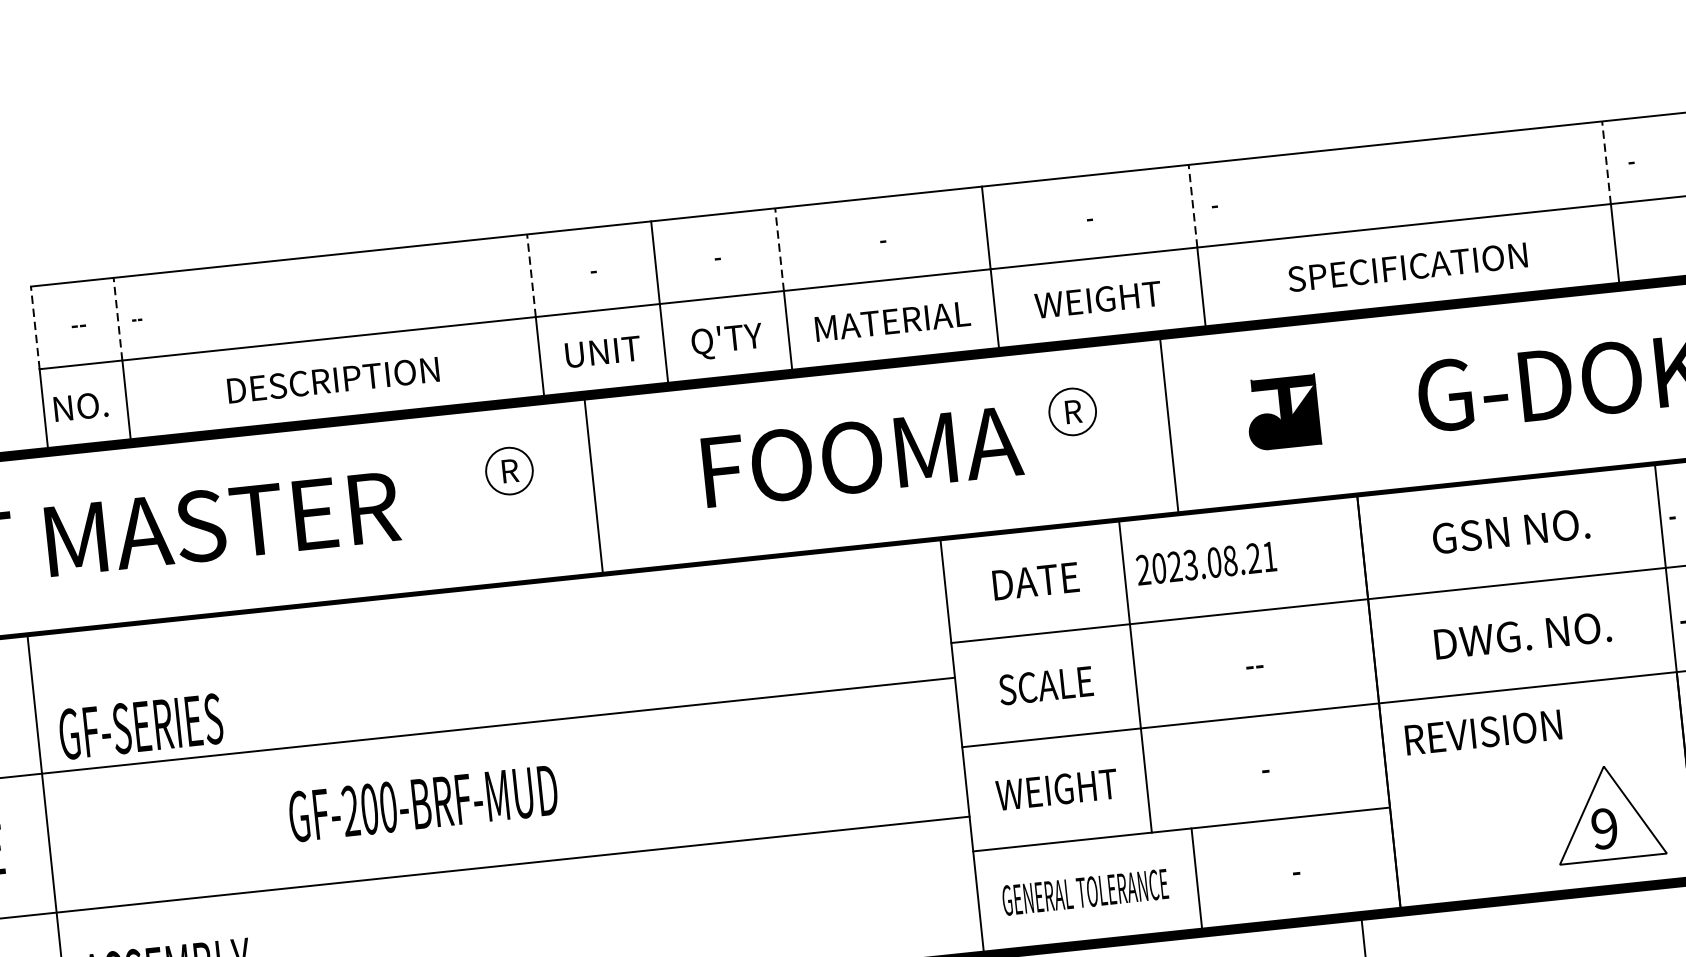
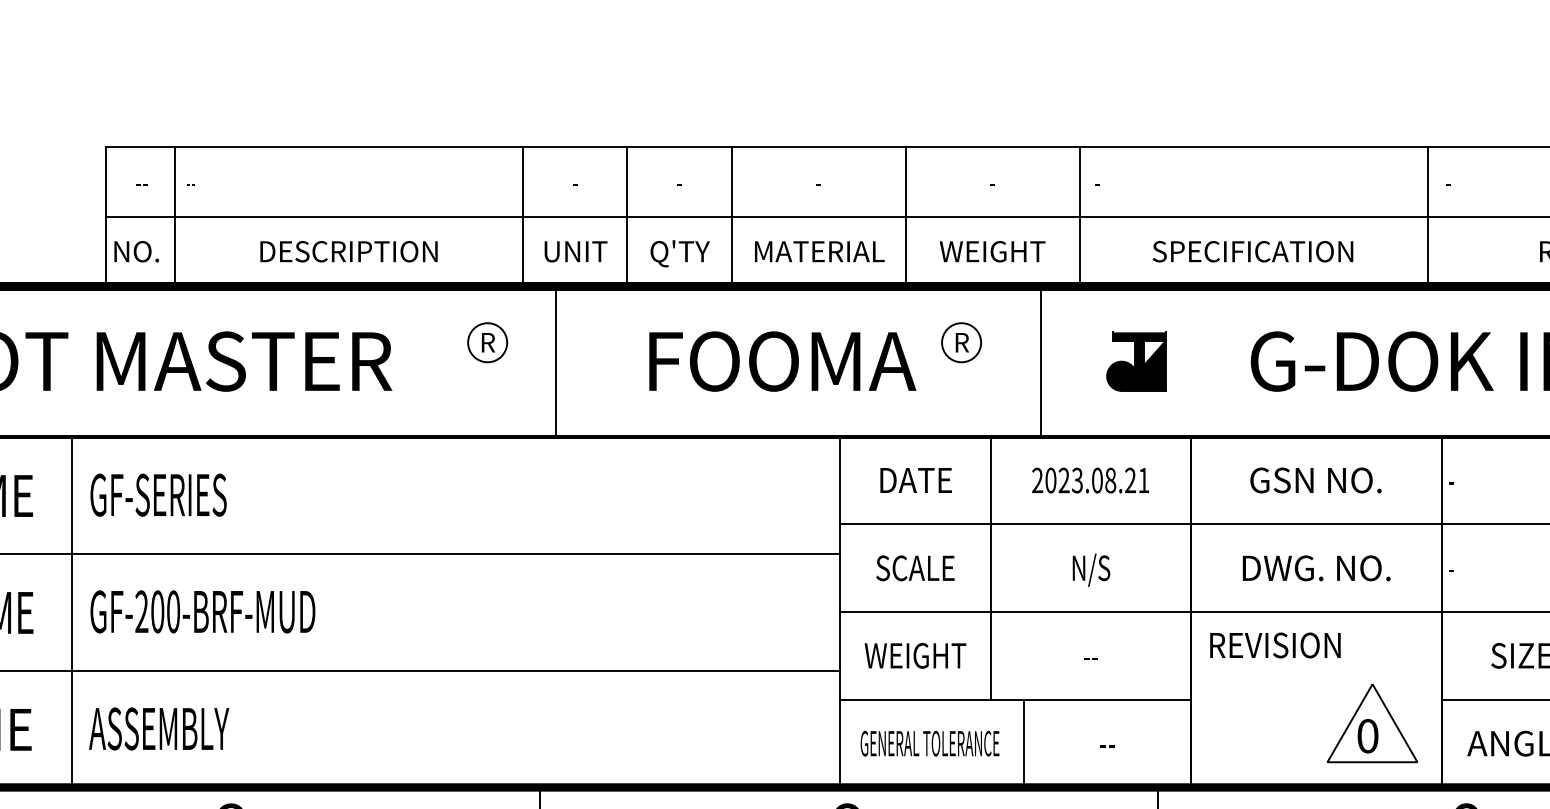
line: (1606, 163) -> (1427, 182), dashed -> solid
line: (1192, 206) -> (1079, 182), dashed -> solid
line: (779, 250) -> (731, 182), dashed -> solid
line: (532, 276) -> (523, 182), dashed -> solid
line: (118, 319) -> (175, 182), dashed -> solid
line: (35, 328) -> (105, 182), dashed -> solid
text: (1206, 563) -> (1090, 480), moved
text: (1255, 665) -> (1091, 569), -- -> N/S
text: (140, 725) -> (158, 494), moved
text: (1265, 771) -> (1090, 658), - -> --
text: (422, 803) -> (202, 611), moved
text: (1604, 829) -> (1367, 736), 9 -> 0
text: (1296, 873) -> (1107, 746), - -> --

